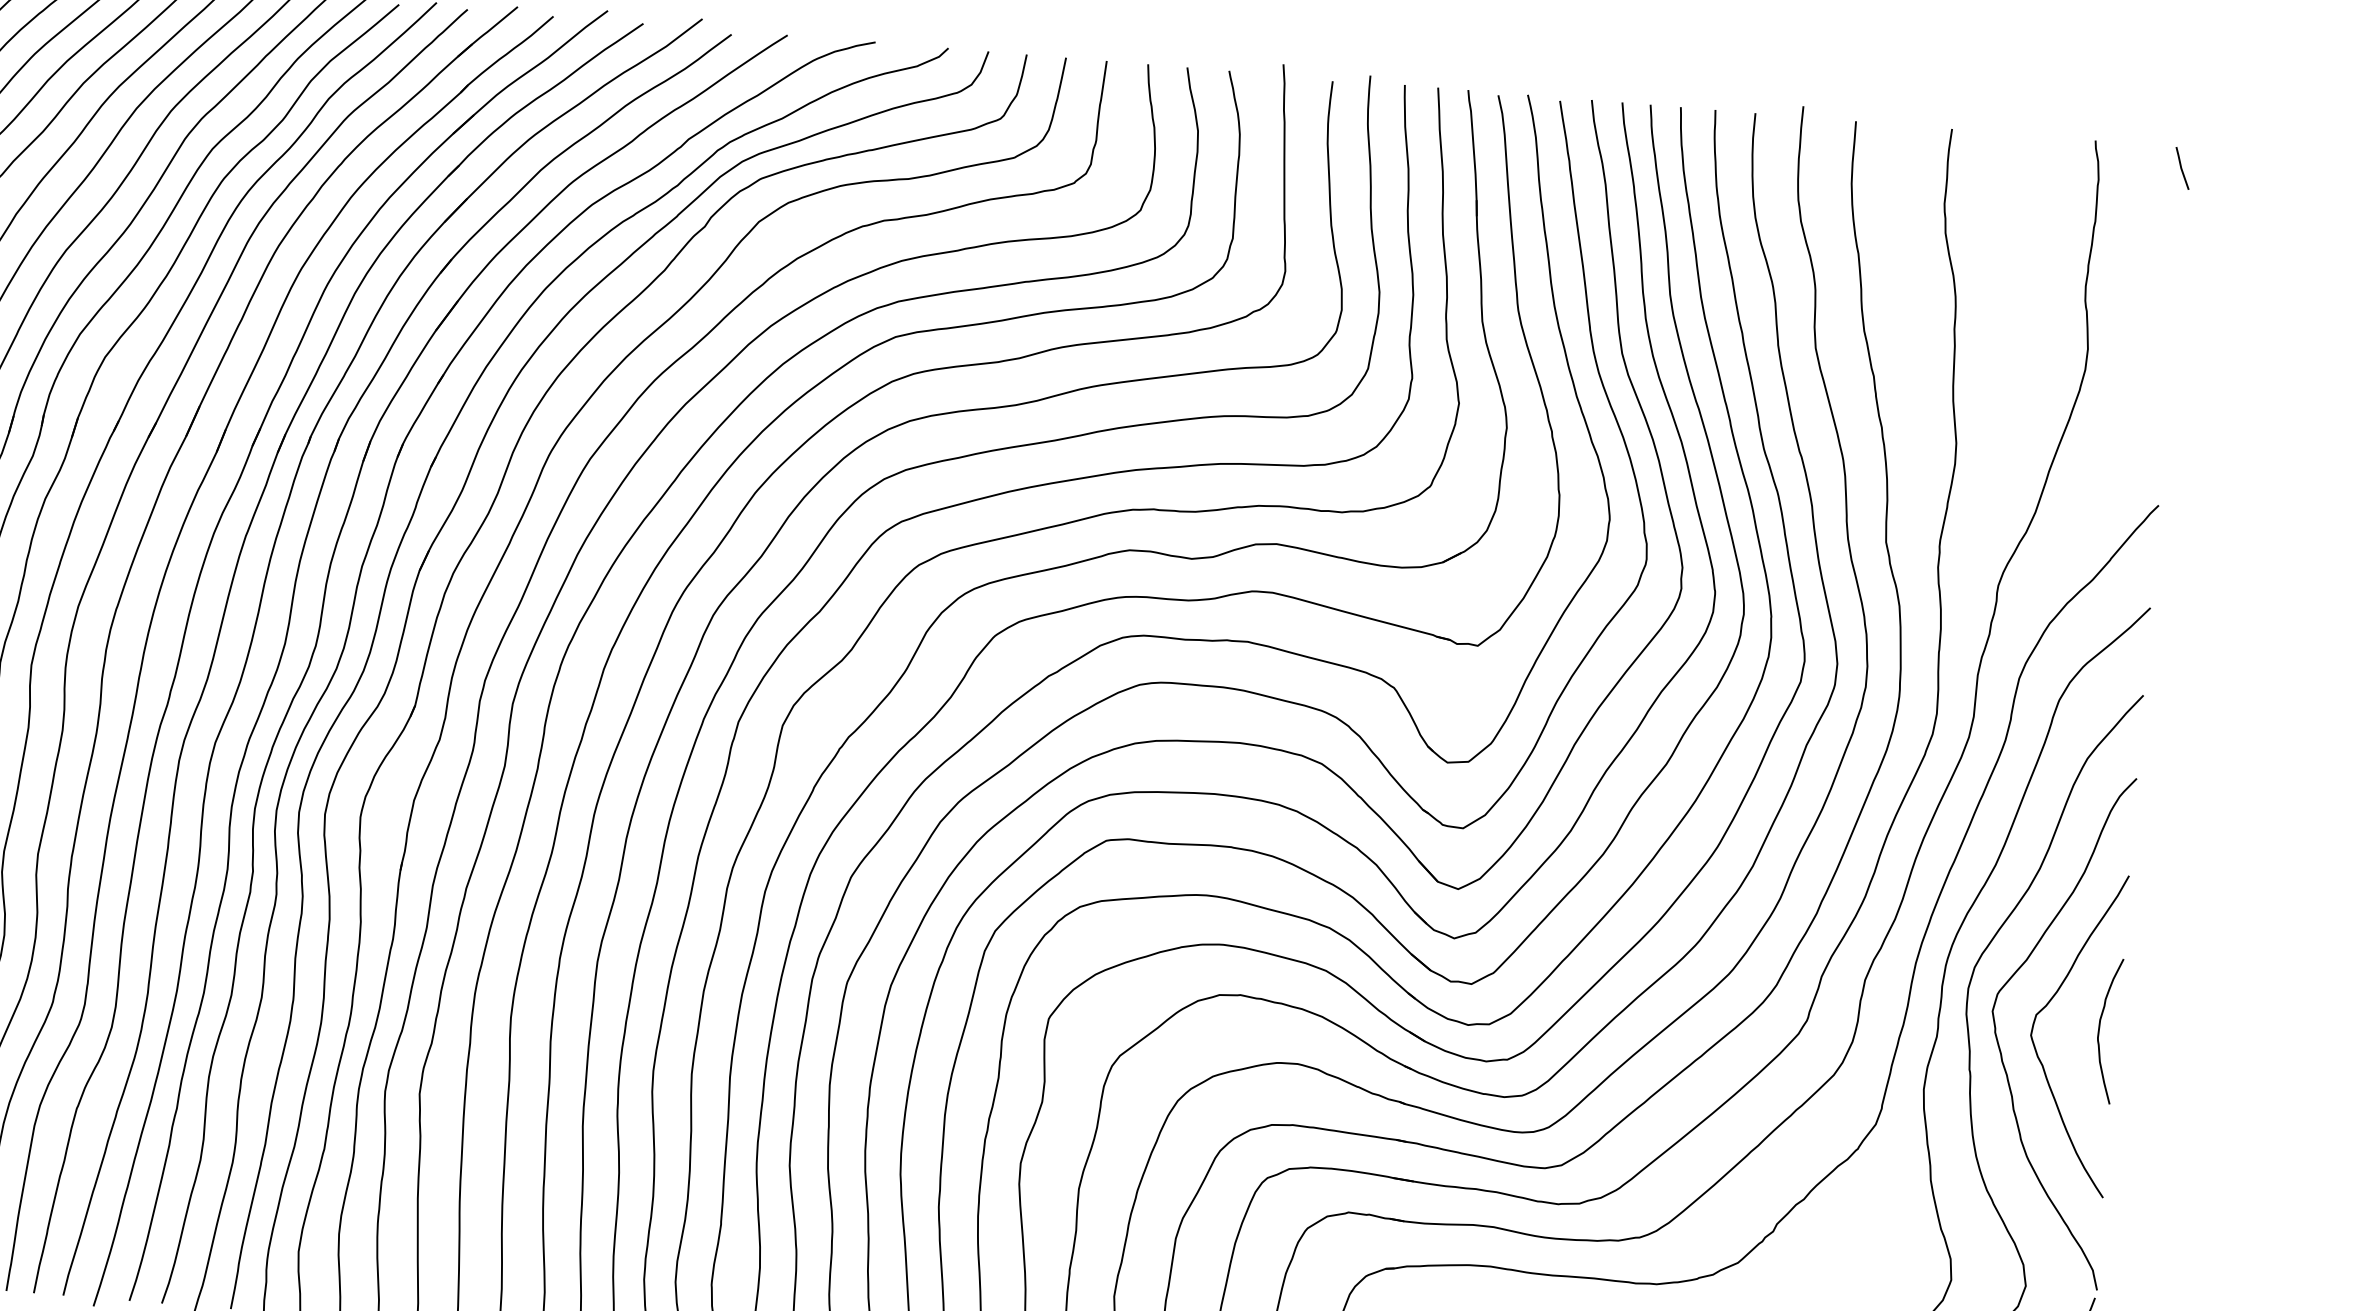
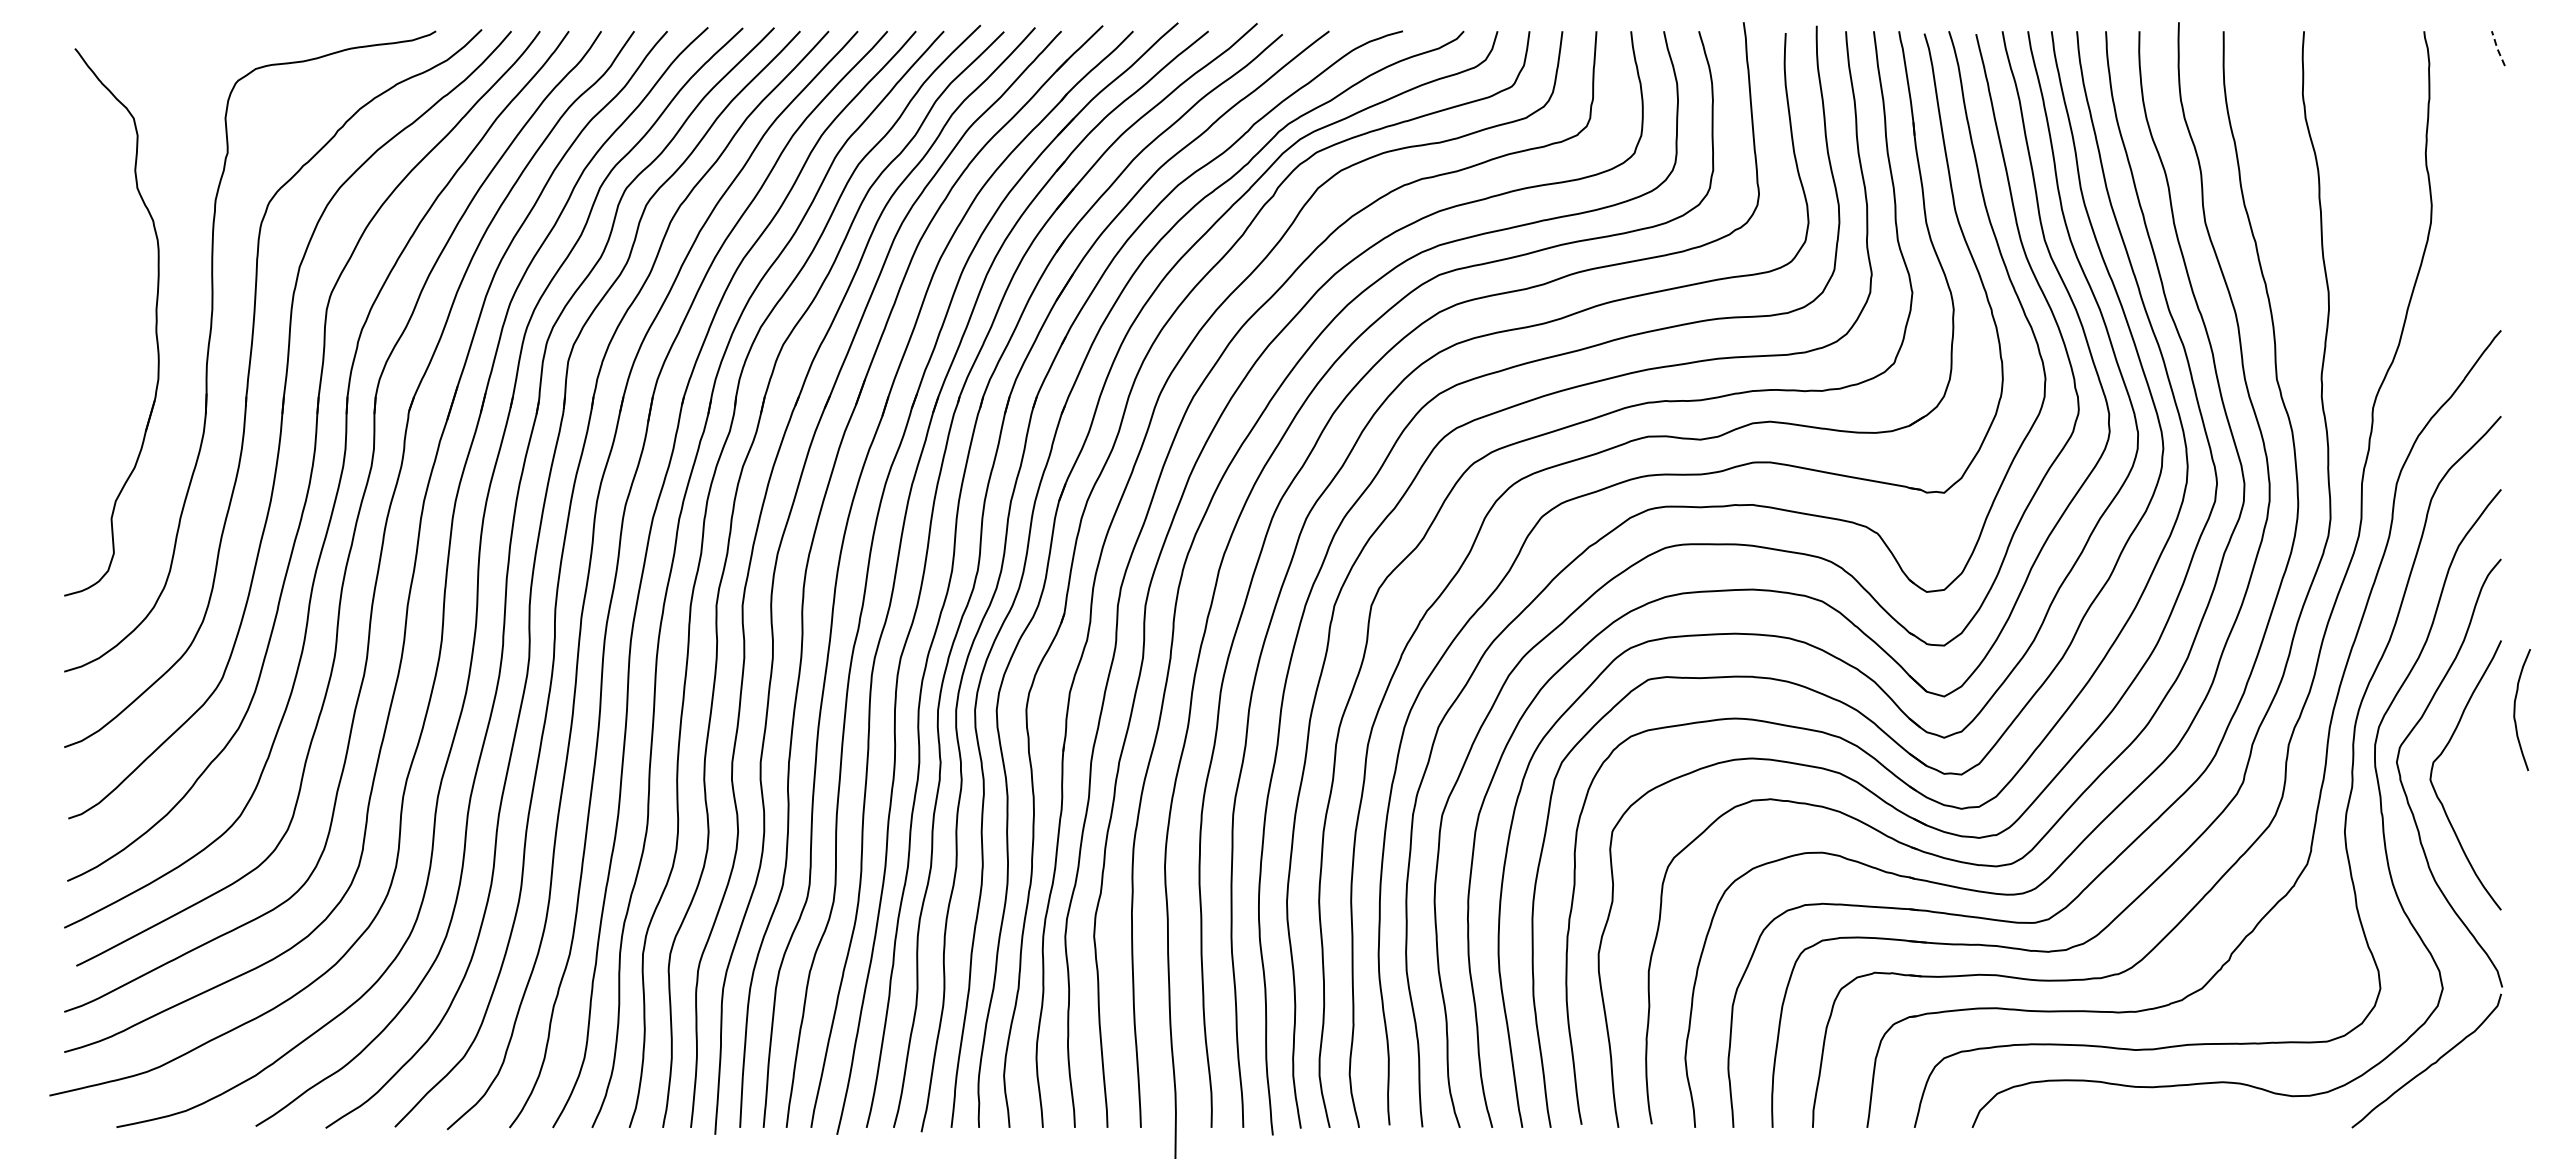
line: (2181, 168) -> (2497, 48), solid -> dashed
curve: (2100, 1029) -> (2515, 709), moved

